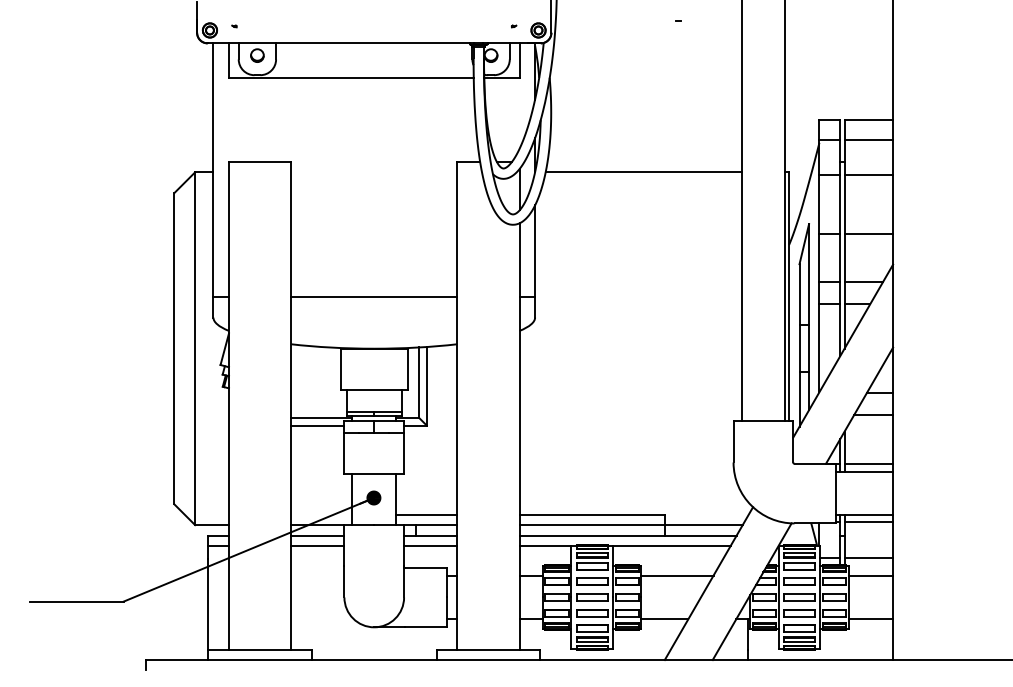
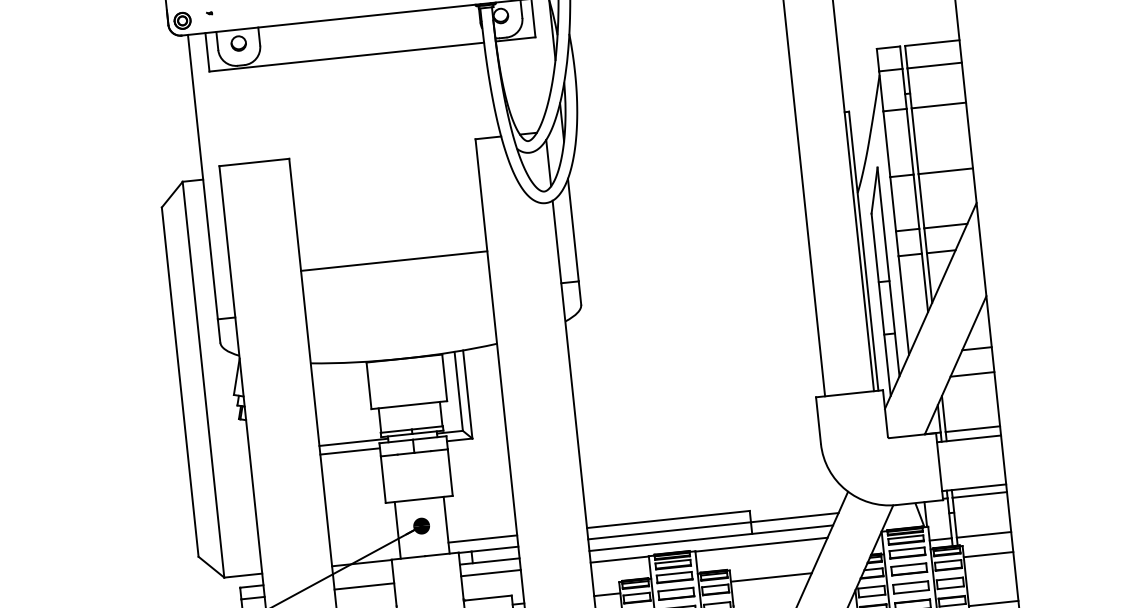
line: (643, 172) -> (685, 129), removed
line: (374, 296) -> (394, 260), moved
line: (317, 535) -> (362, 574), removed

